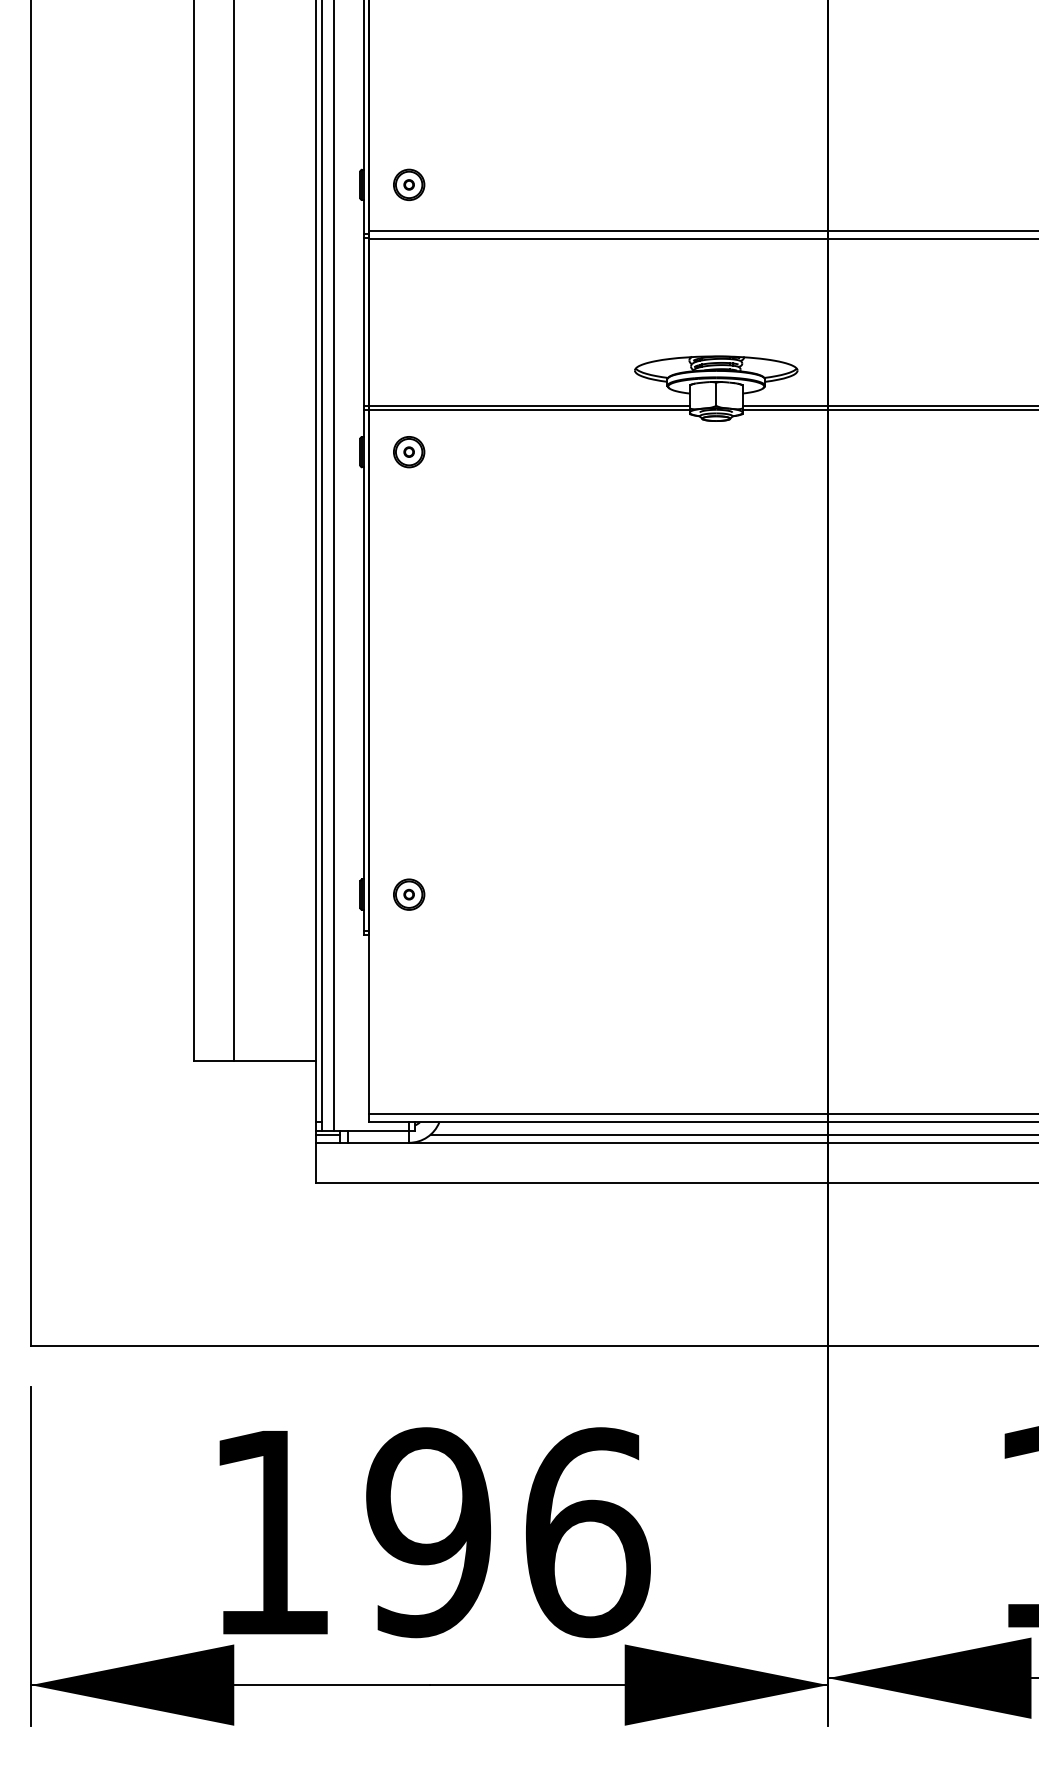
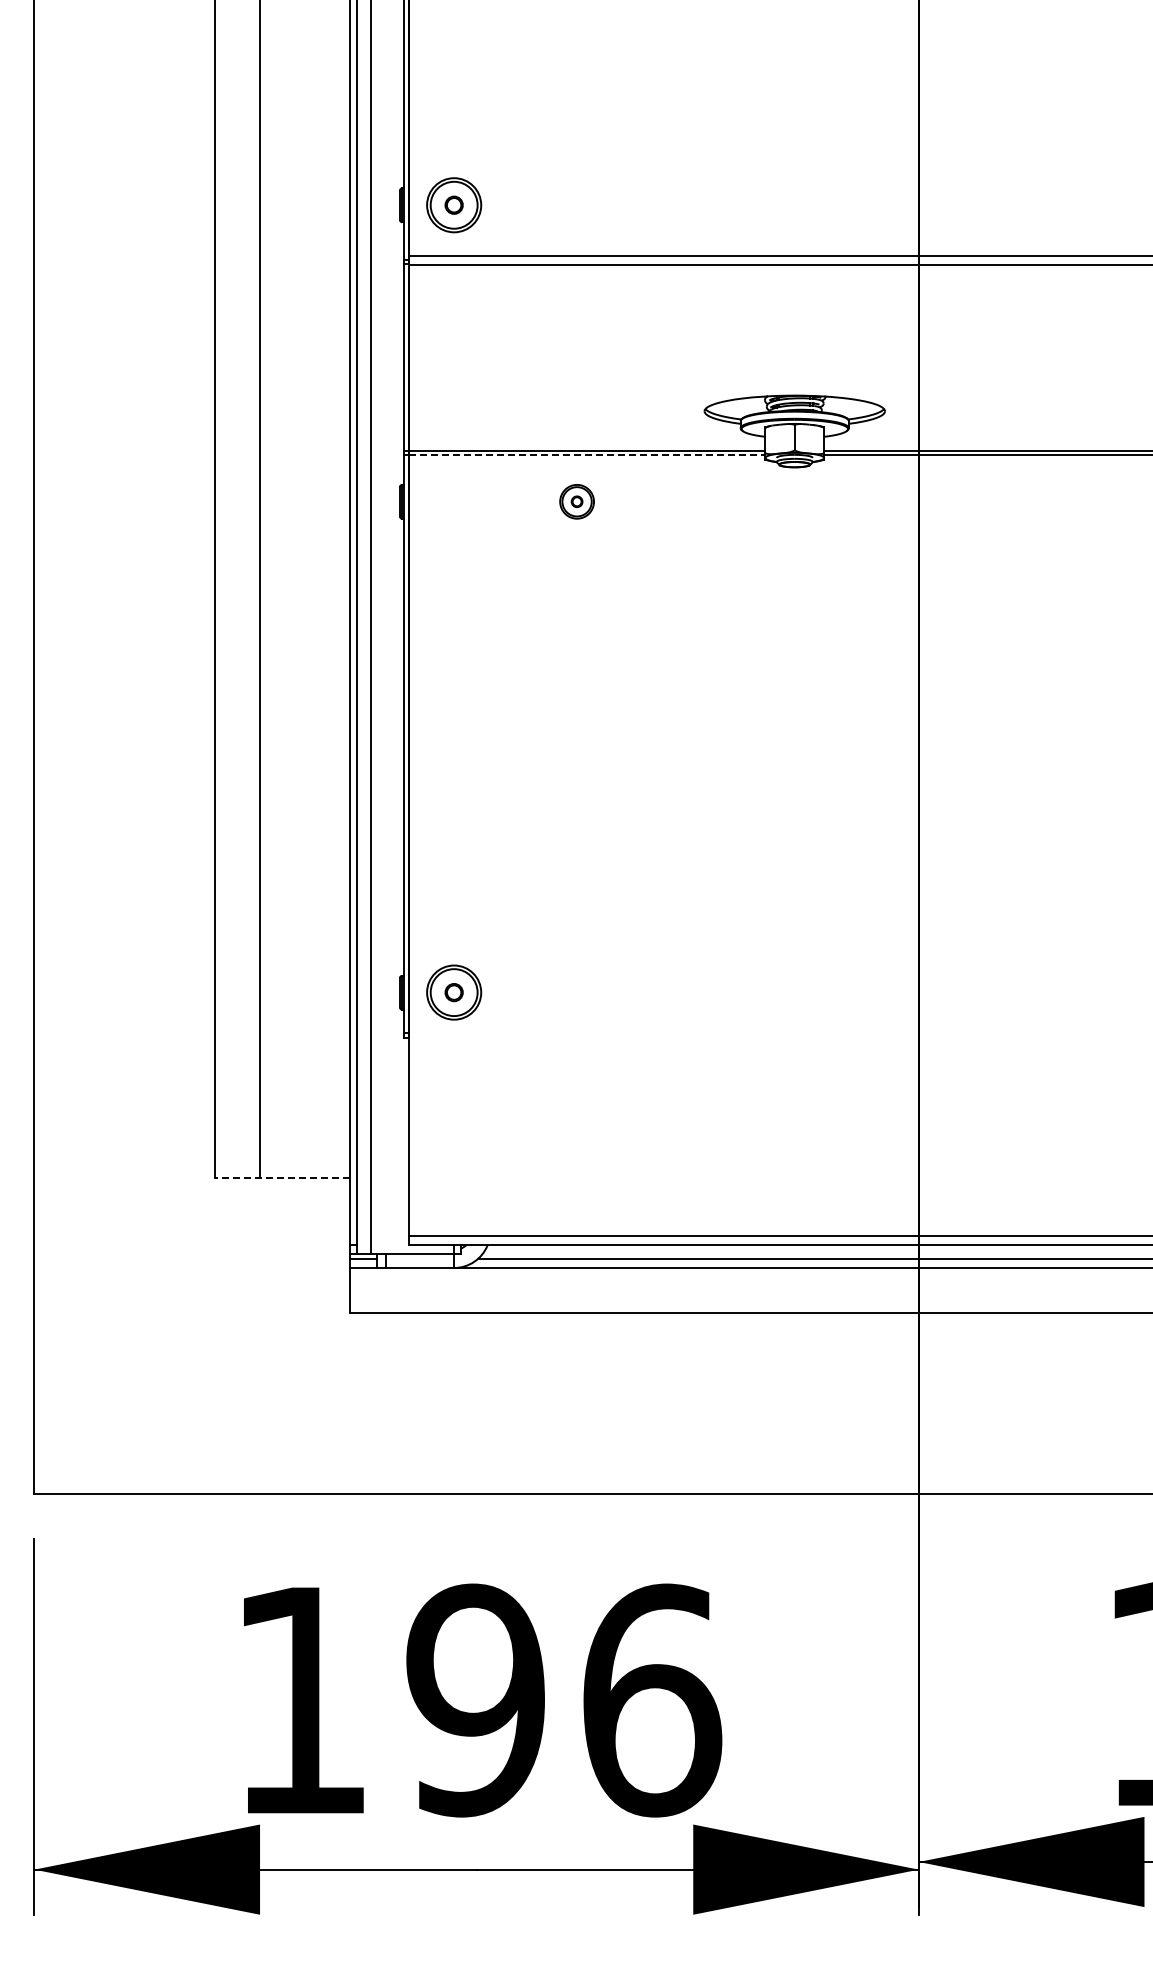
part: (408, 185) -> (453, 205), size x1.6
line: (529, 410) -> (587, 455), solid -> dashed
part: (408, 451) -> (576, 501), moved
part: (408, 894) -> (453, 992), size x1.6
line: (254, 1061) -> (282, 1177), solid -> dashed

